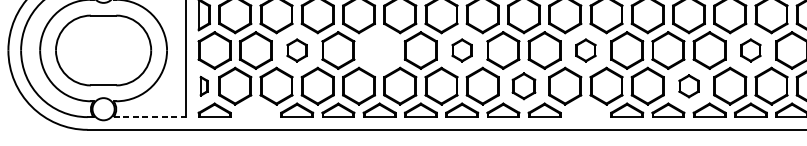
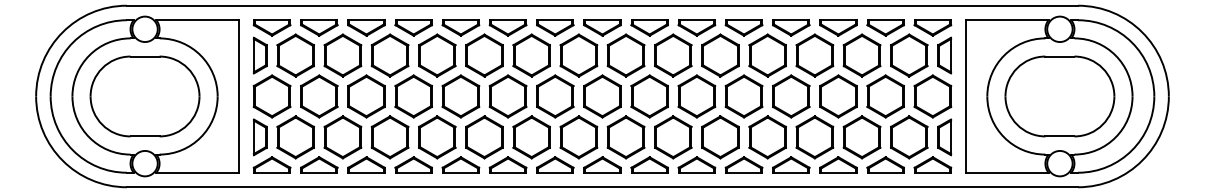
part: (297, 50) -> (366, 96), size x1.67
part: (379, 50) -> (460, 96), added
part: (462, 50) -> (555, 96), size x1.67
part: (585, 50) -> (696, 96), size x1.67
part: (750, 50) -> (885, 96), size x1.67
part: (203, 86) -> (259, 137), size x1.67
part: (523, 86) -> (625, 137), size x1.43
part: (688, 86) -> (814, 137), size x1.67
part: (256, 109) -> (319, 164), added
part: (585, 109) -> (696, 164), added
line: (149, 116) -> (197, 172), dashed -> solid

